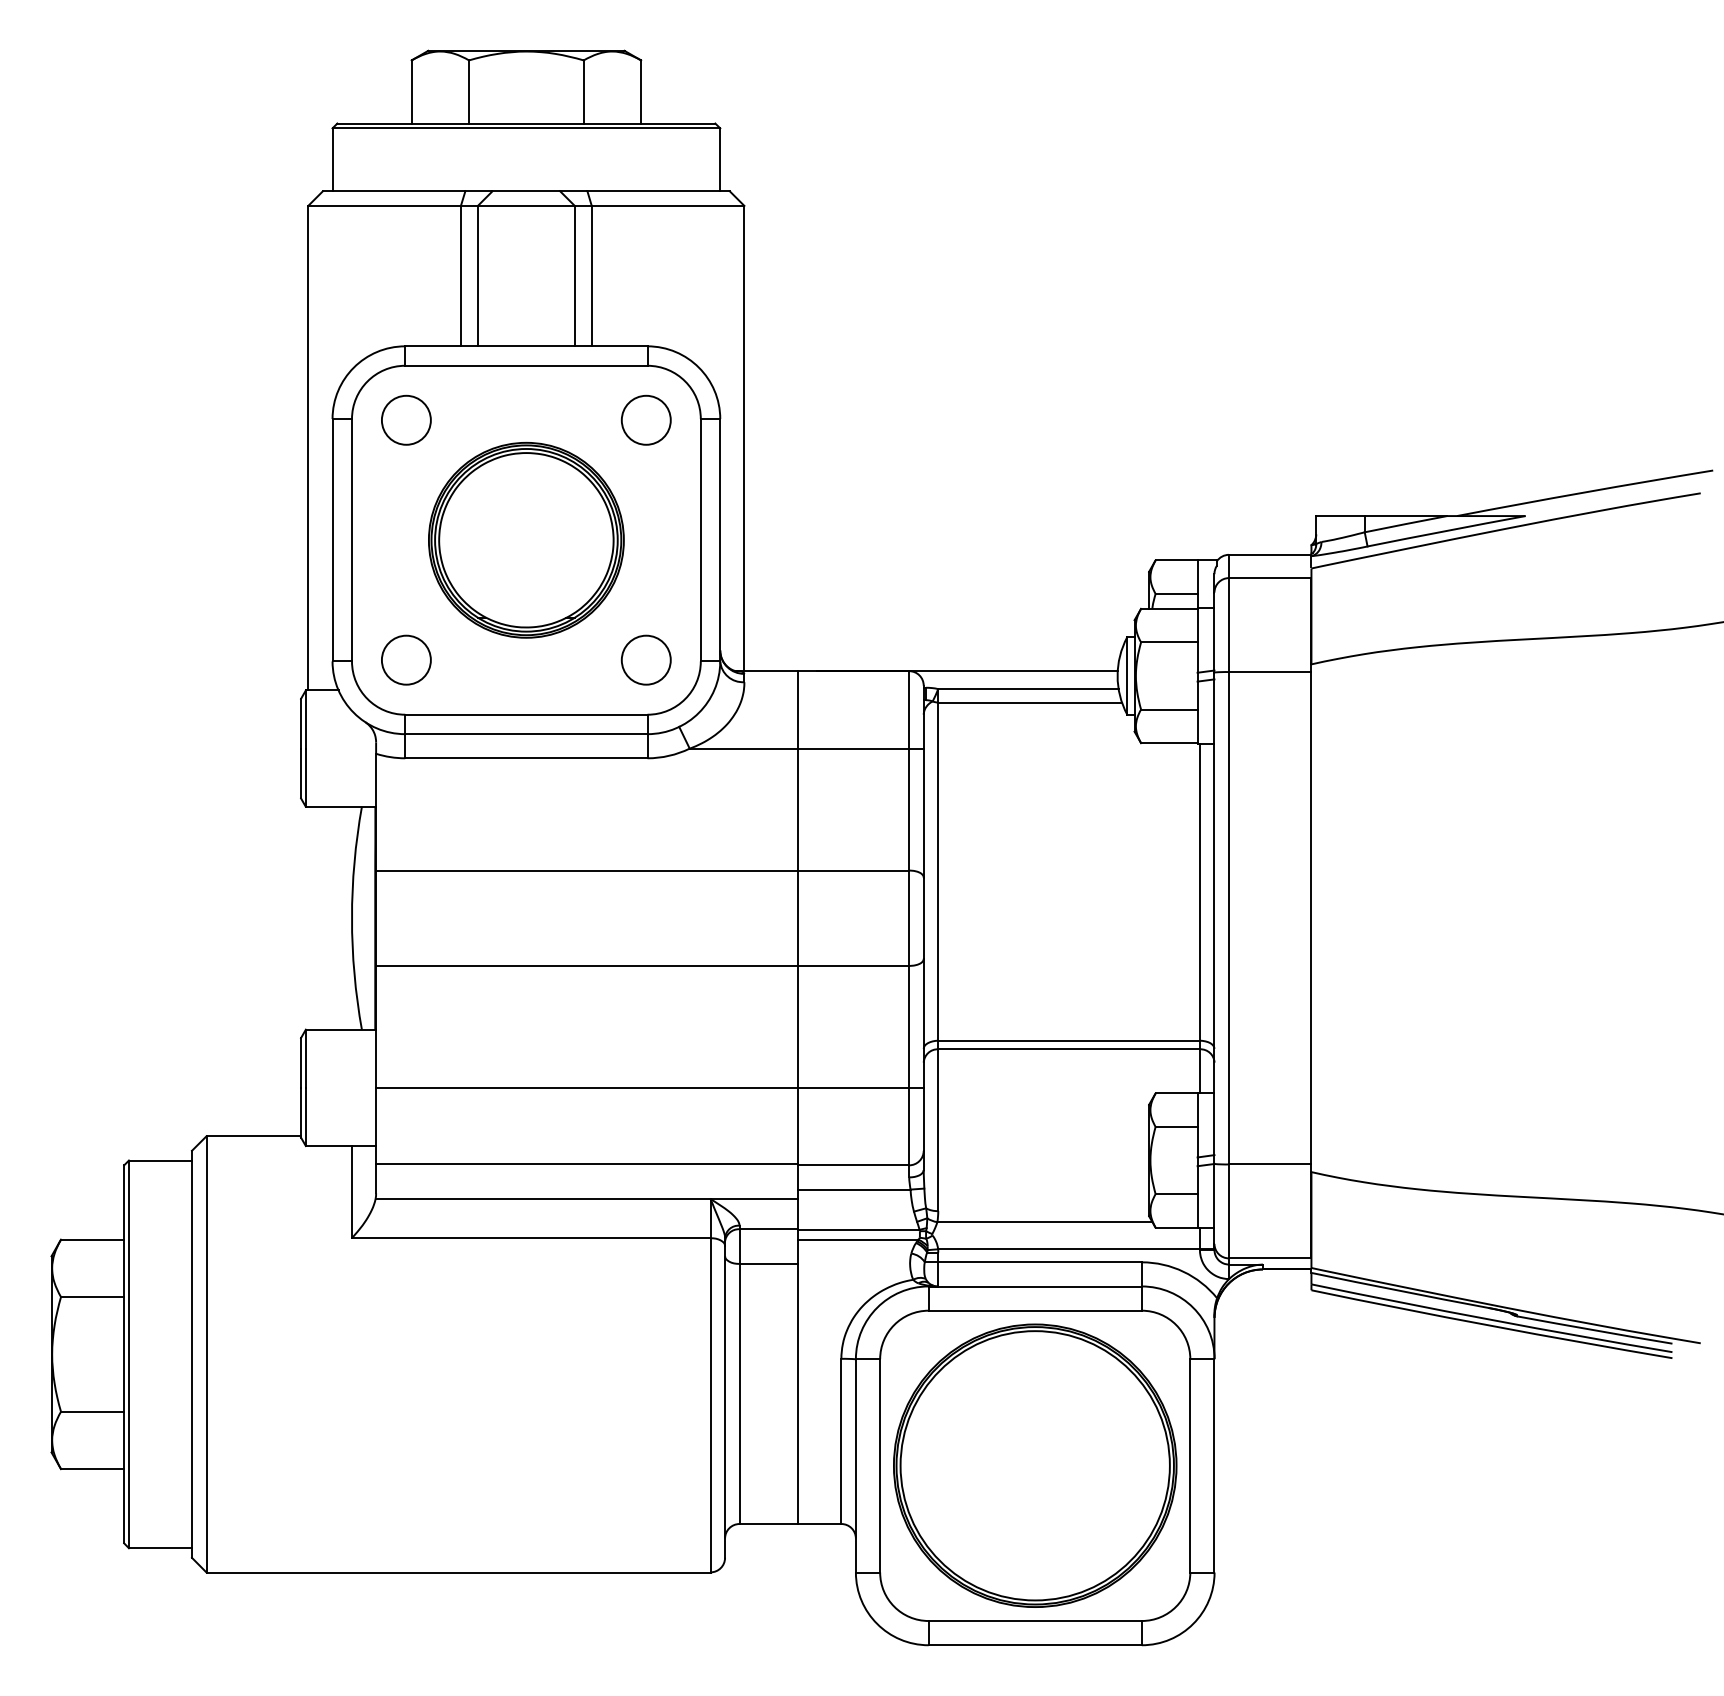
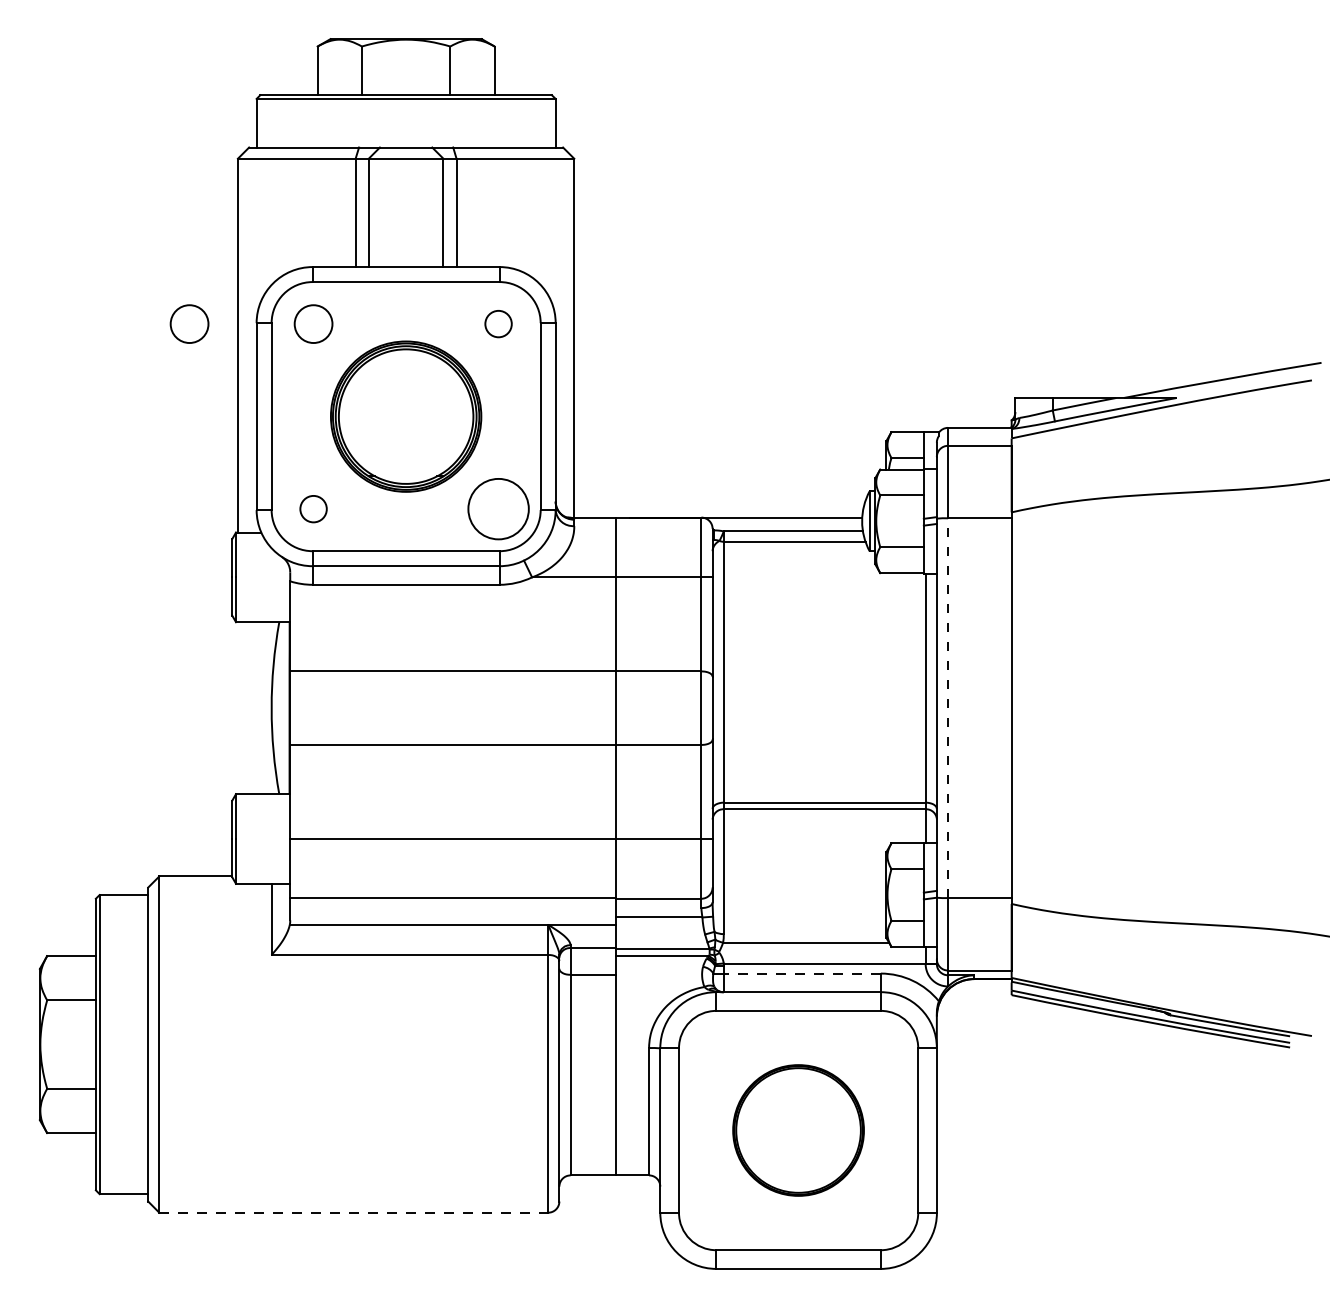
circle: (245, 419) -> (189, 323), added
circle: (646, 419) -> (498, 323), size x0.7
circle: (406, 660) -> (313, 509), size x0.7
circle: (646, 660) -> (498, 509), size x1.6
line: (1229, 918) -> (948, 708), solid -> dashed
line: (1040, 1262) -> (802, 973), solid -> dashed
part: (1035, 1465) -> (798, 1130), size x0.6
line: (459, 1572) -> (354, 1212), solid -> dashed

